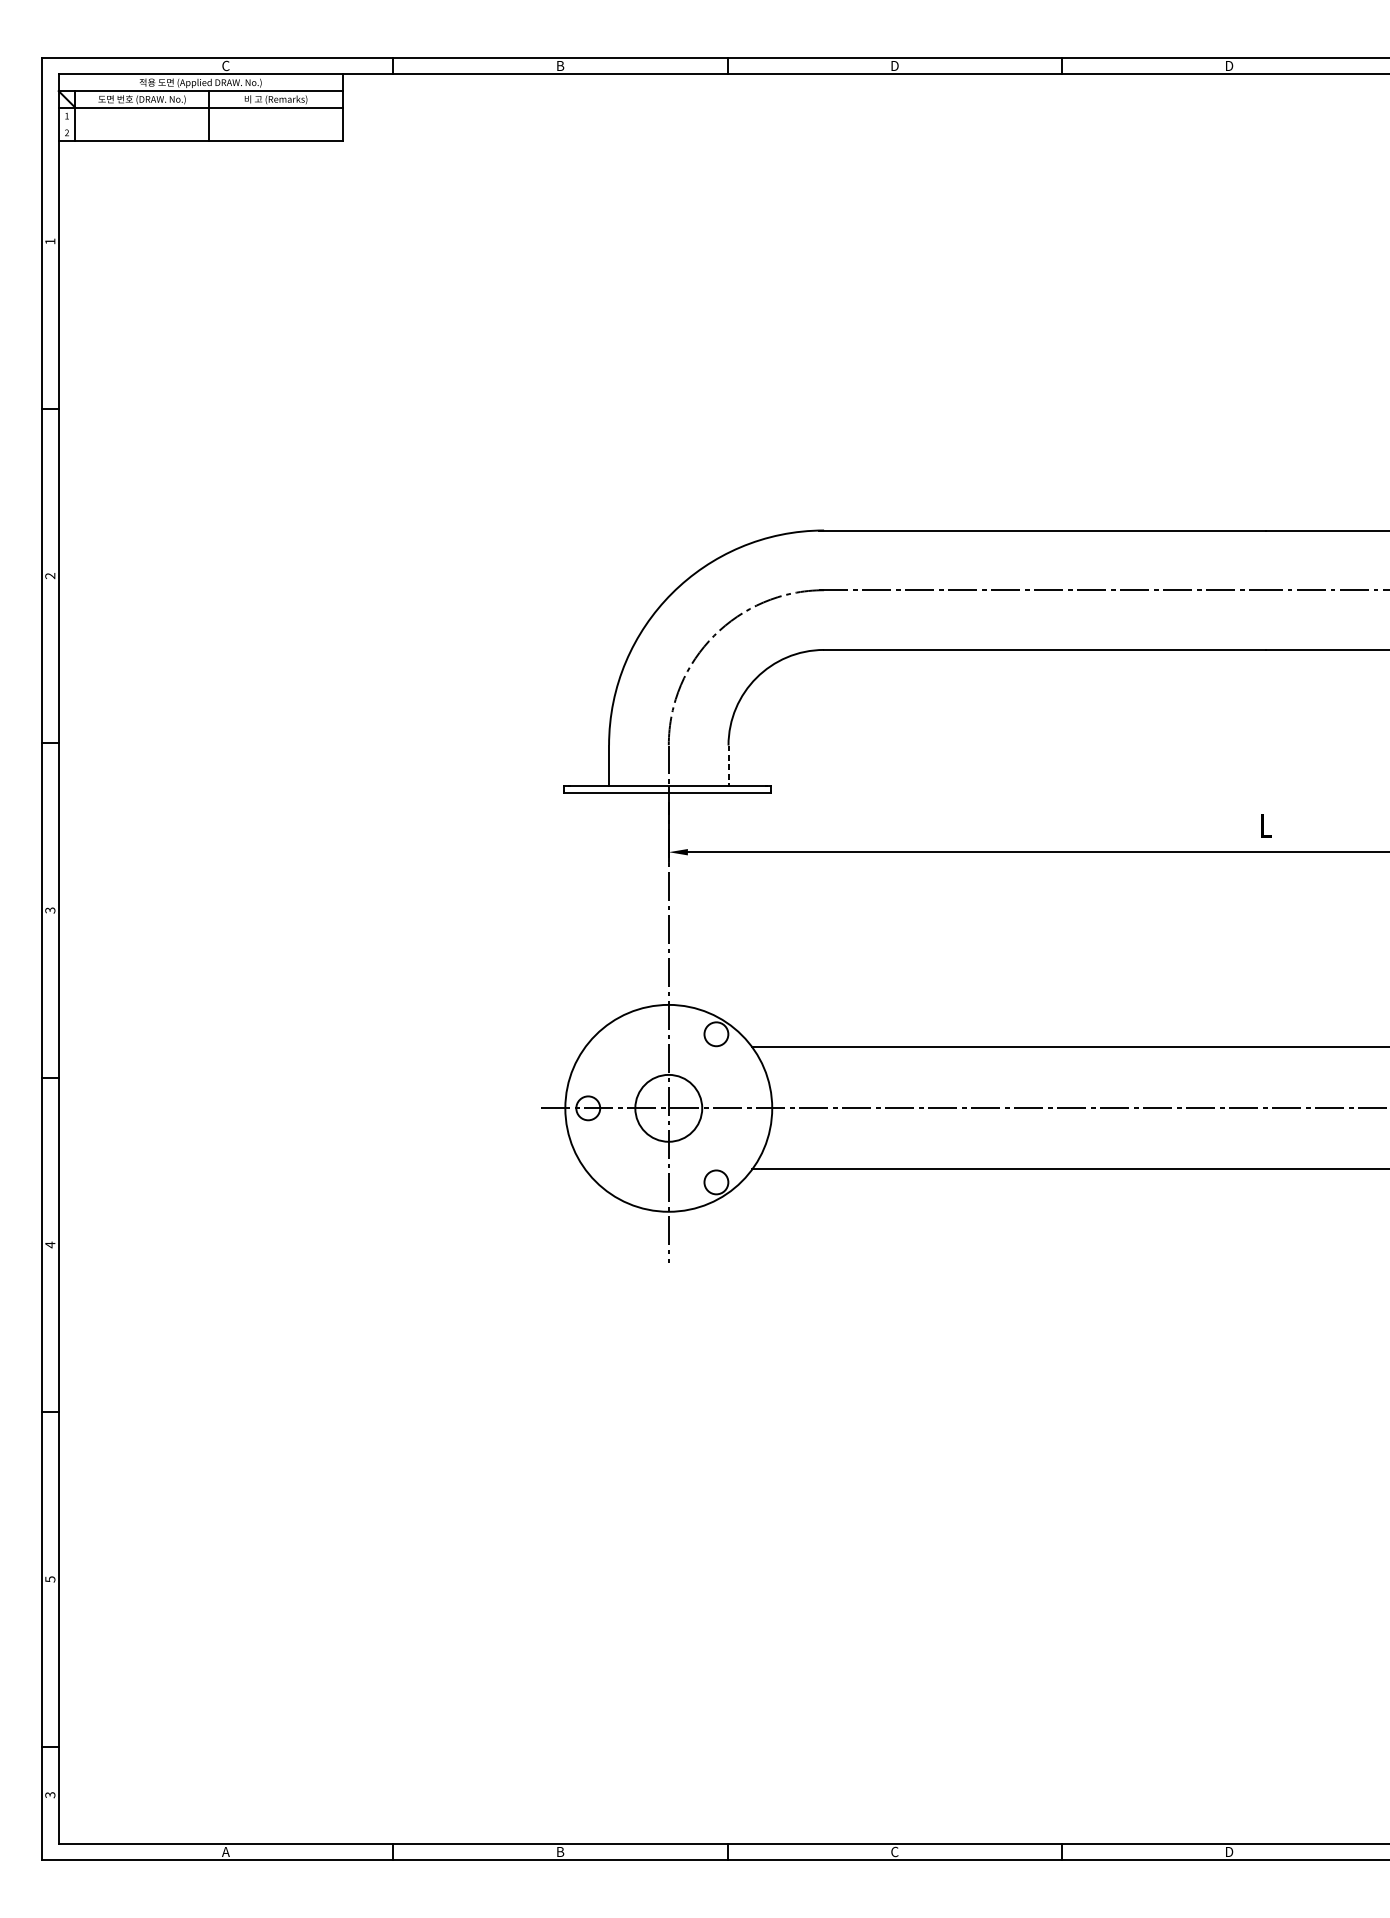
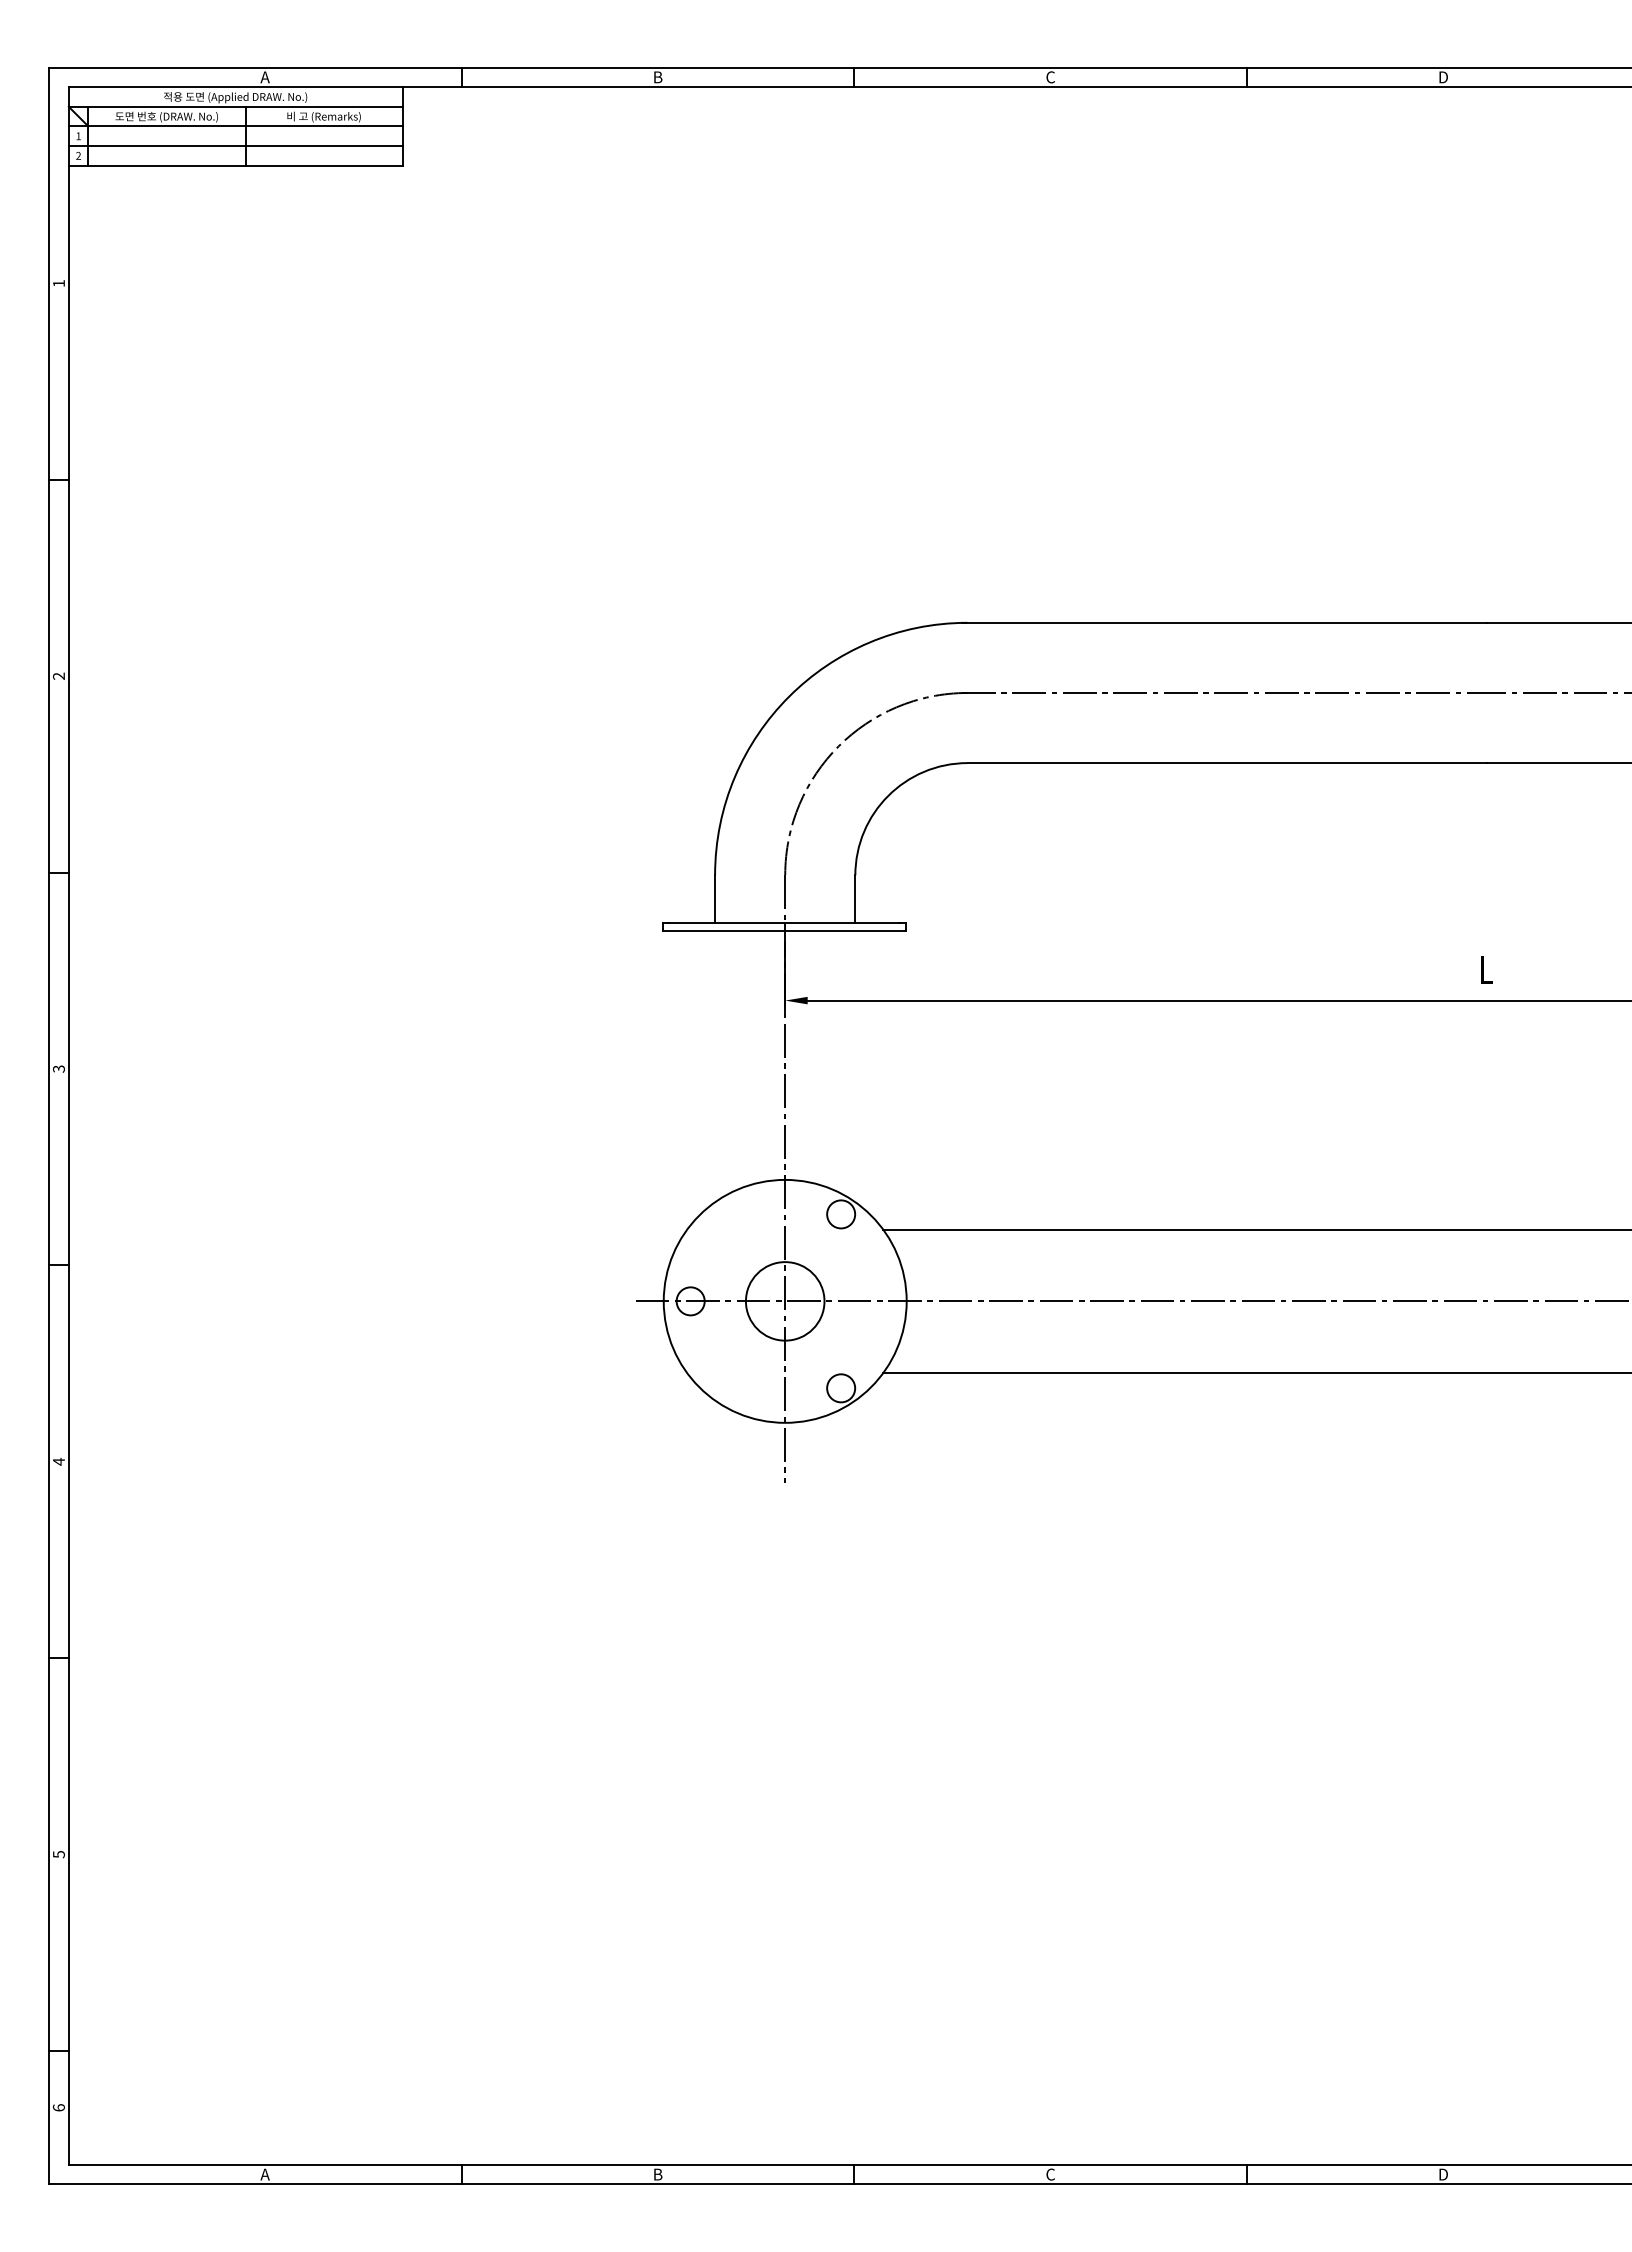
text: (225, 66) -> (264, 77), C -> A
text: (894, 66) -> (1050, 77), D -> C
line: (200, 124) -> (235, 146), added
line: (728, 766) -> (855, 899), dashed -> solid
text: (49, 1794) -> (58, 2107), 3 -> 6

